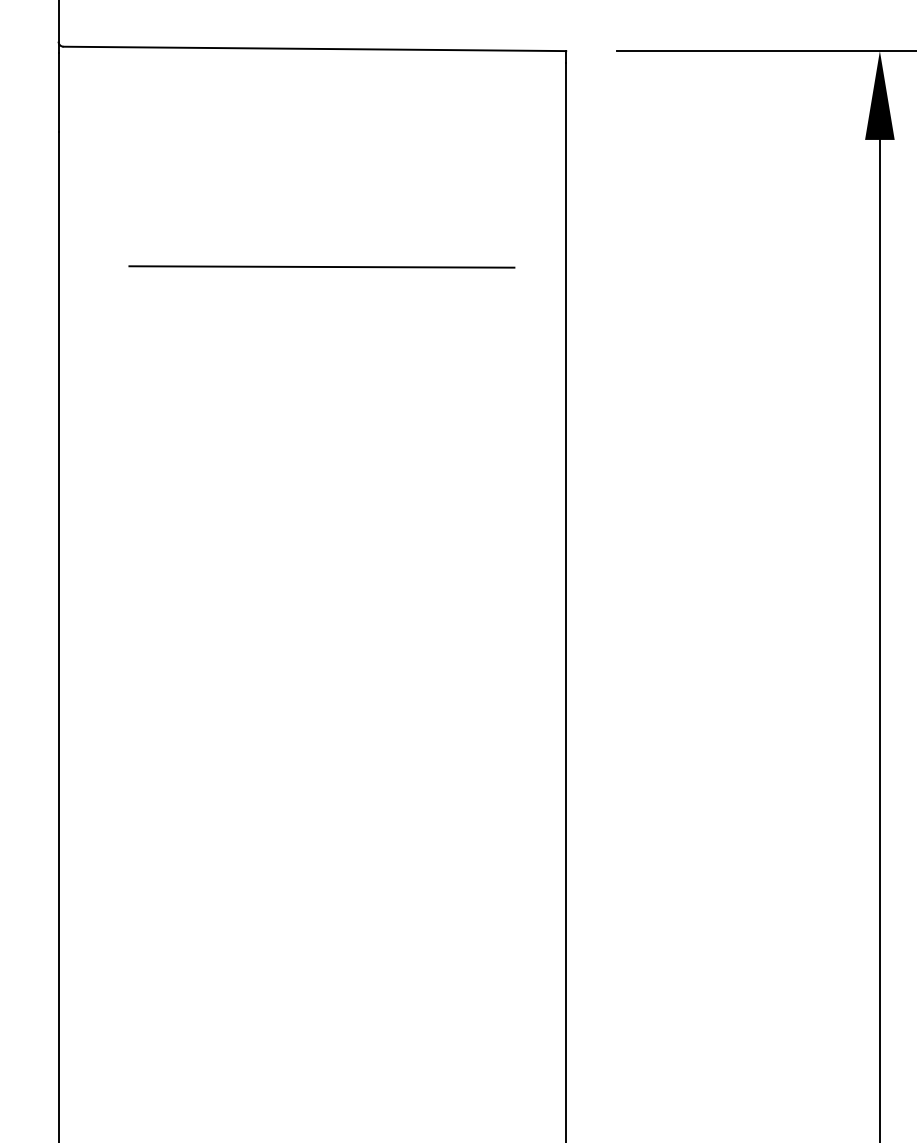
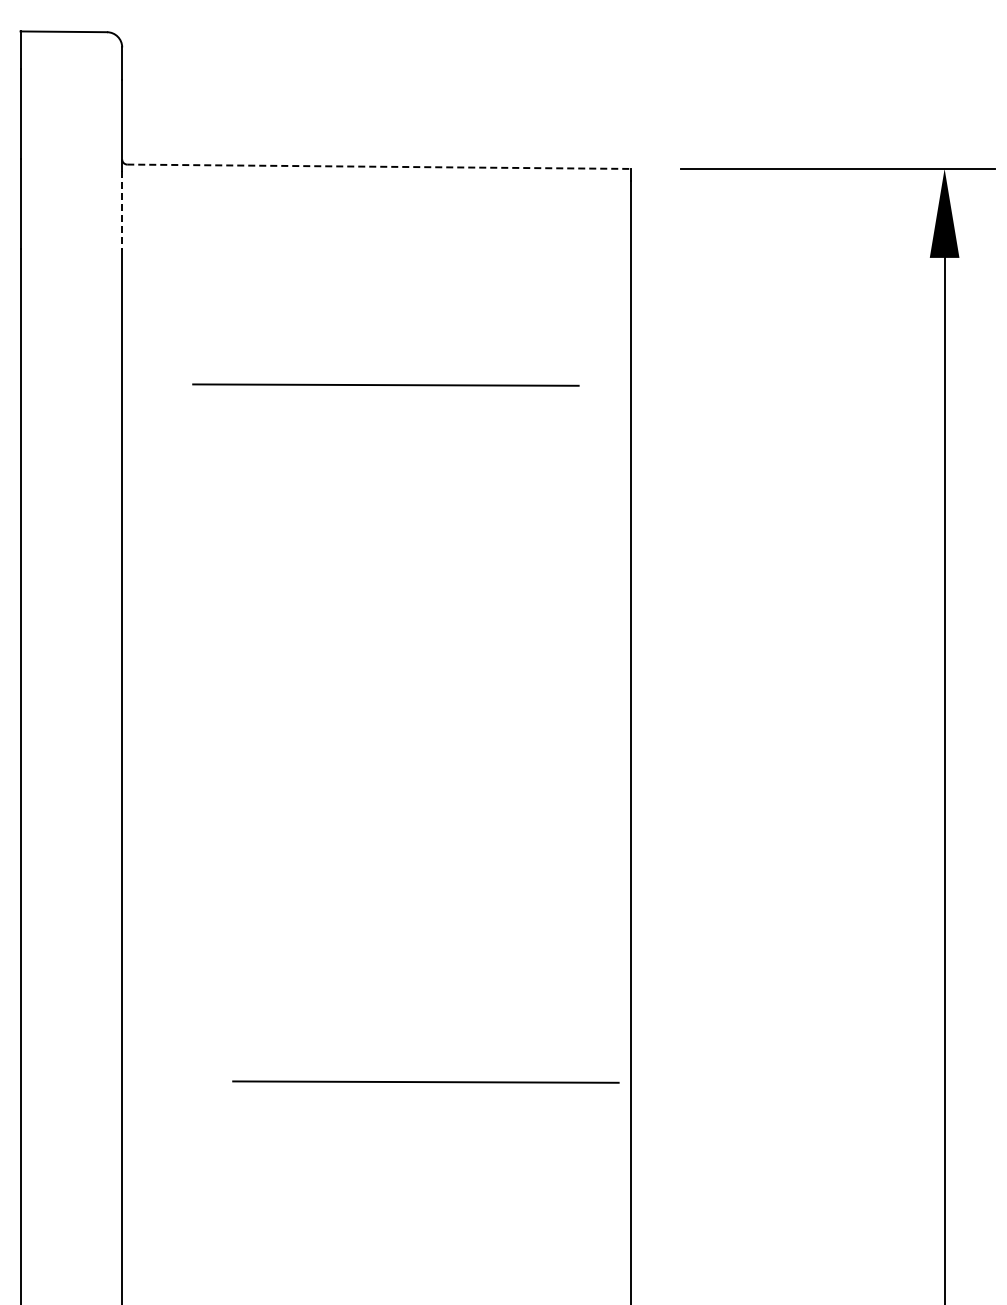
line: (314, 48) -> (378, 166), solid -> dashed
line: (58, 92) -> (122, 210), solid -> dashed
line: (361, 962) -> (425, 1081), added

